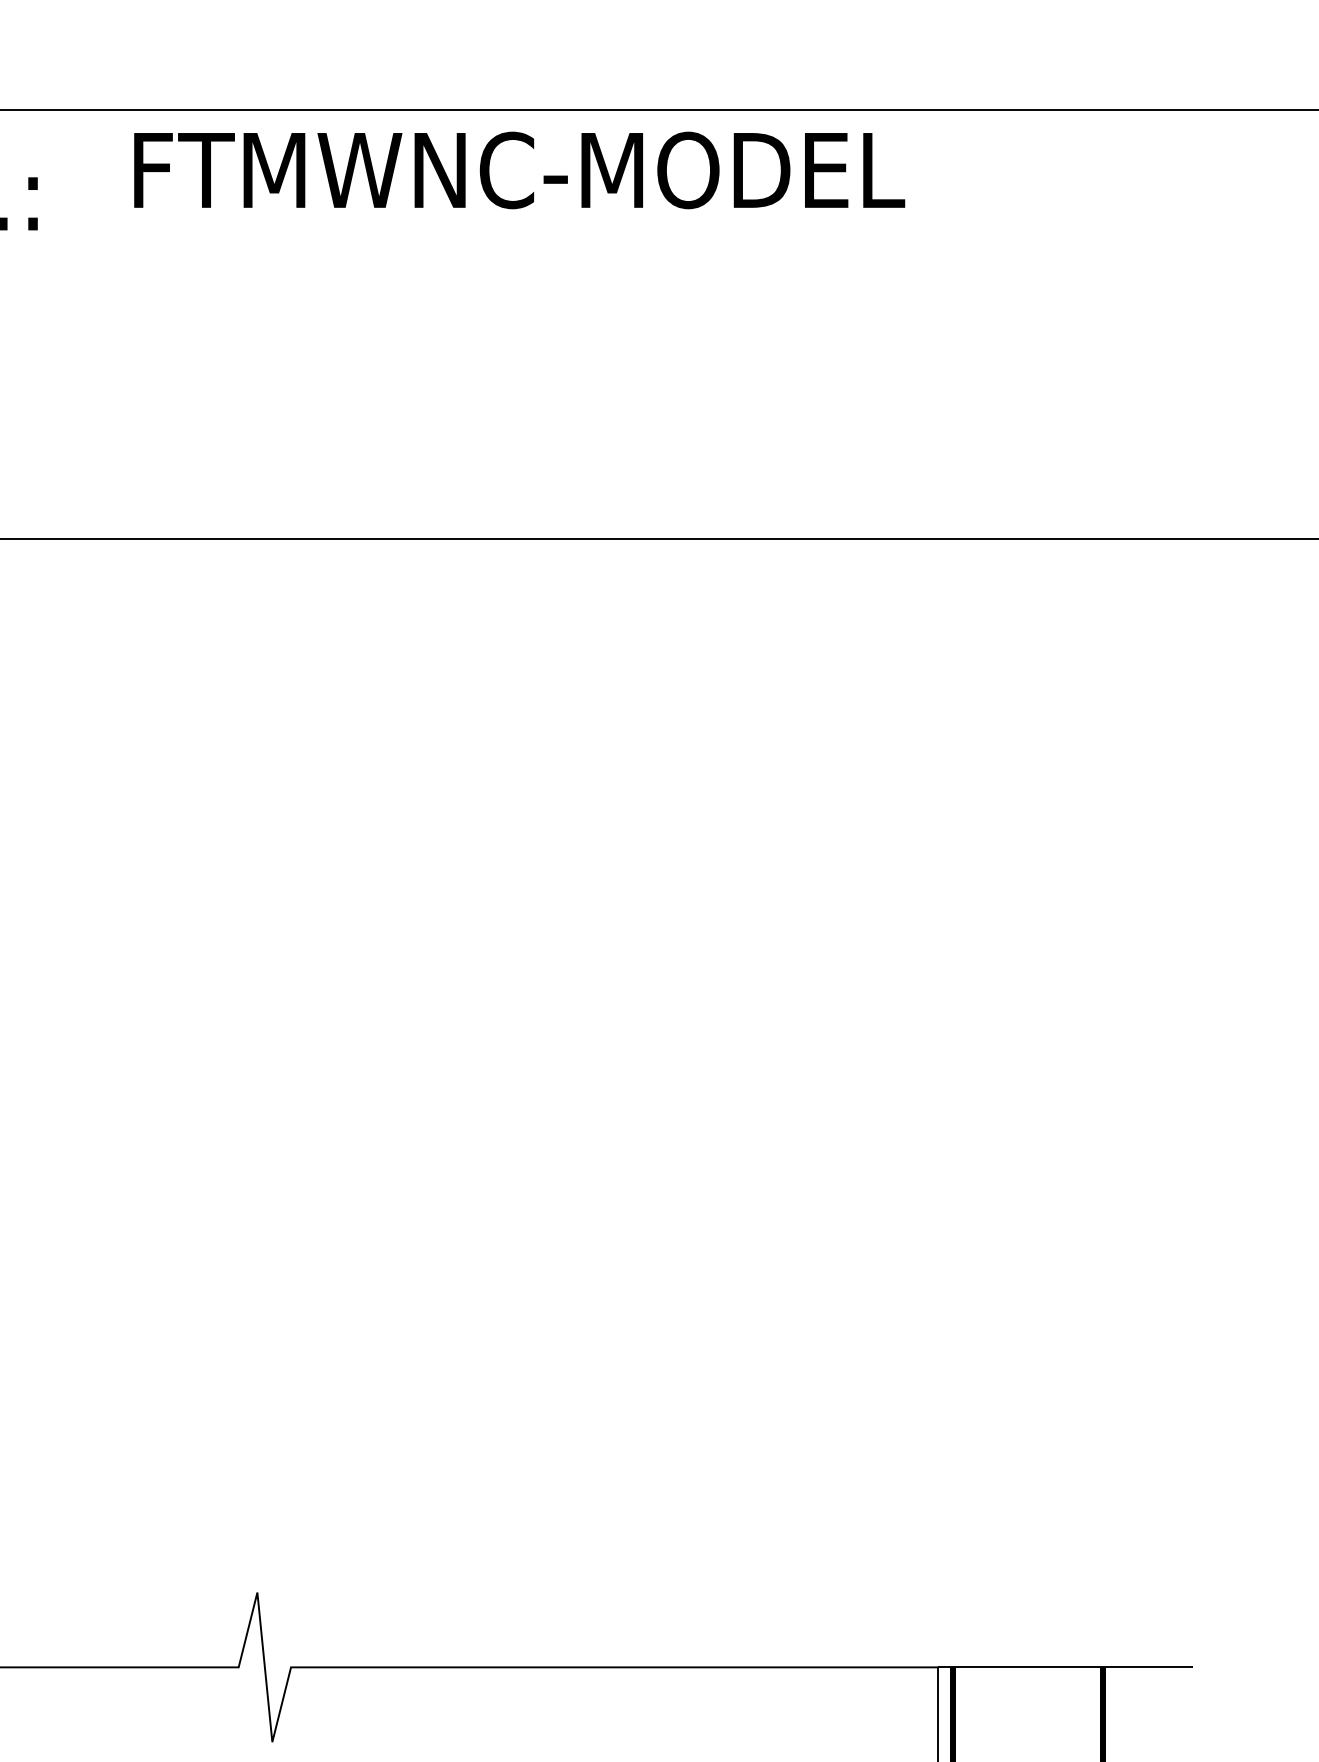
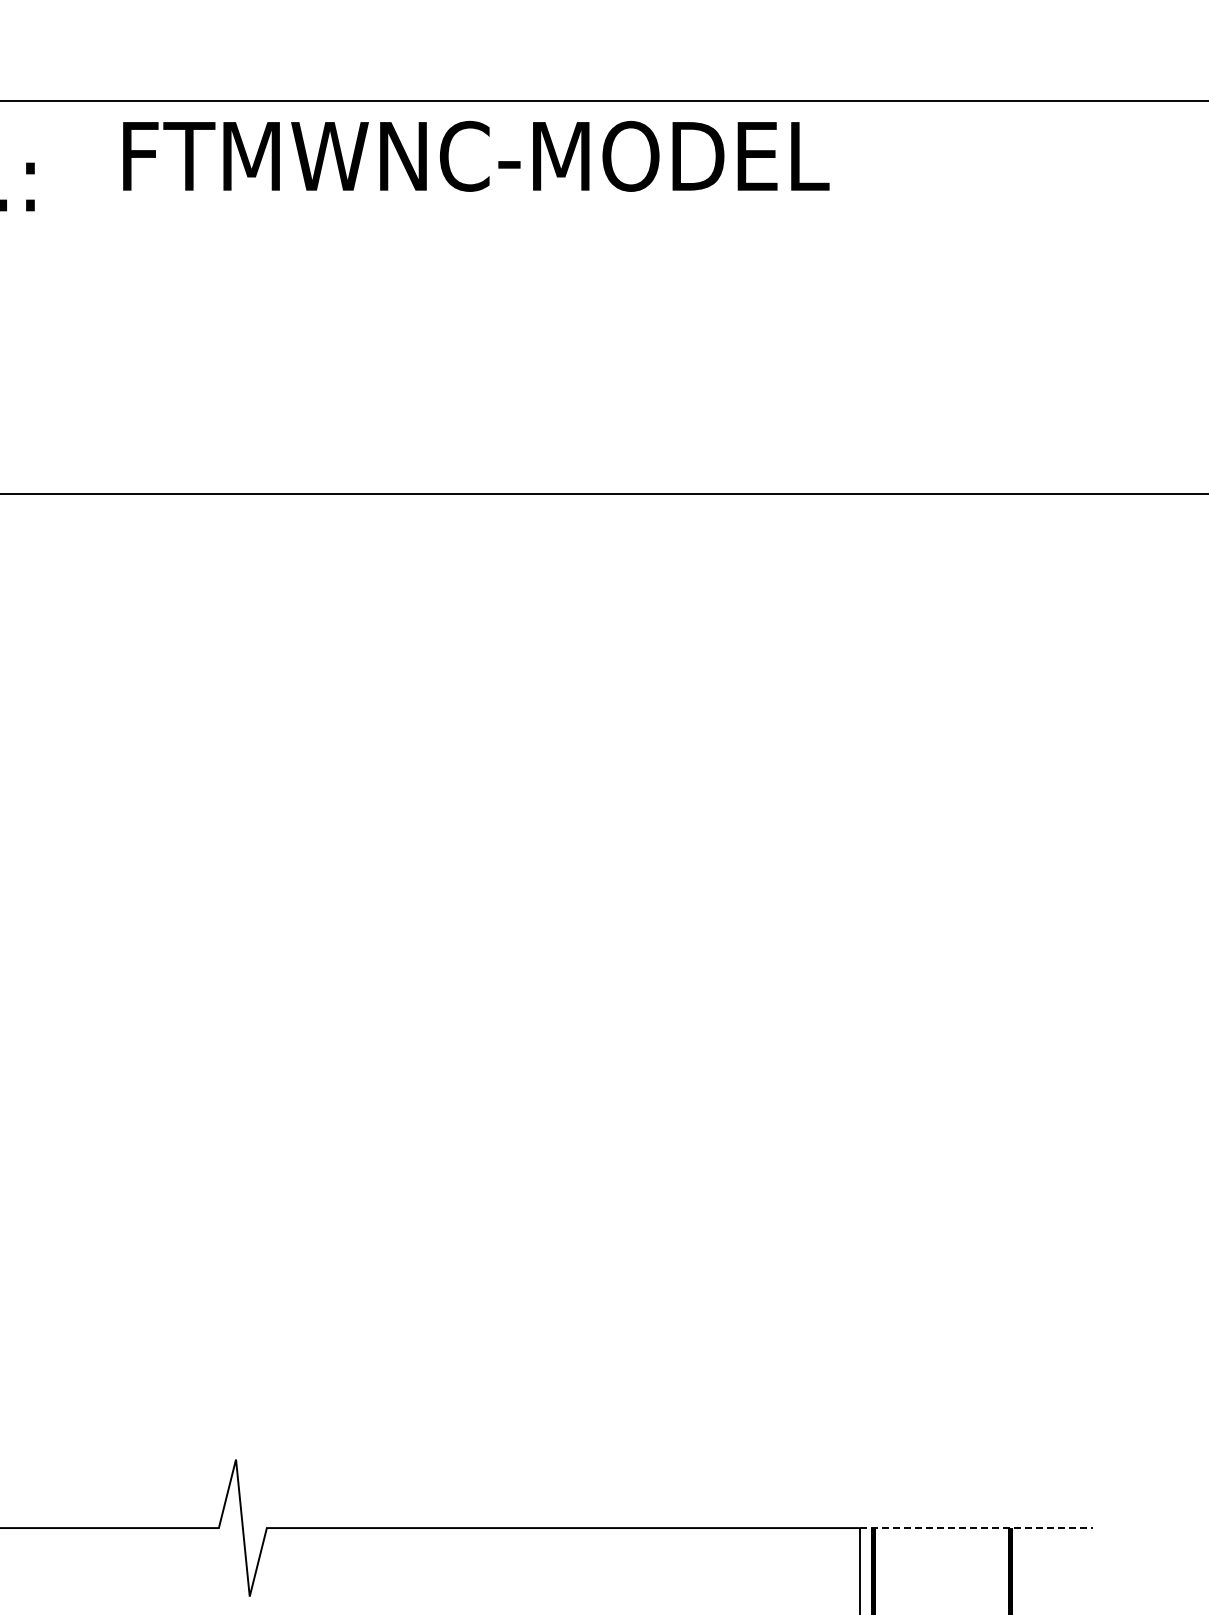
line: (1065, 1667) -> (976, 1528), solid -> dashed

